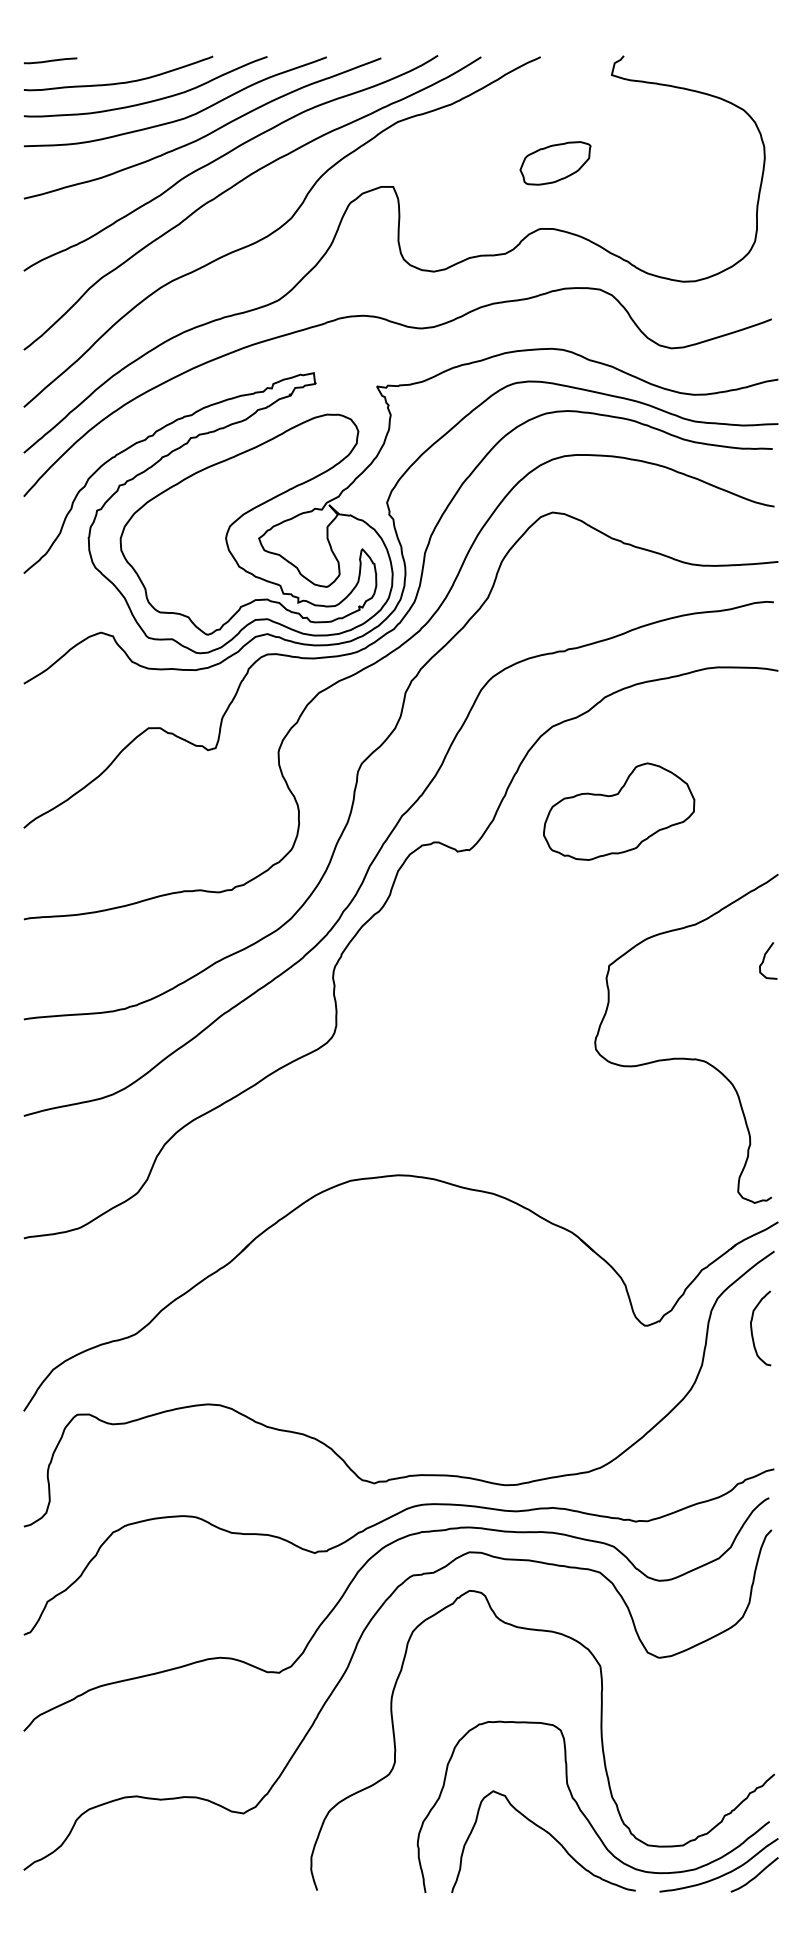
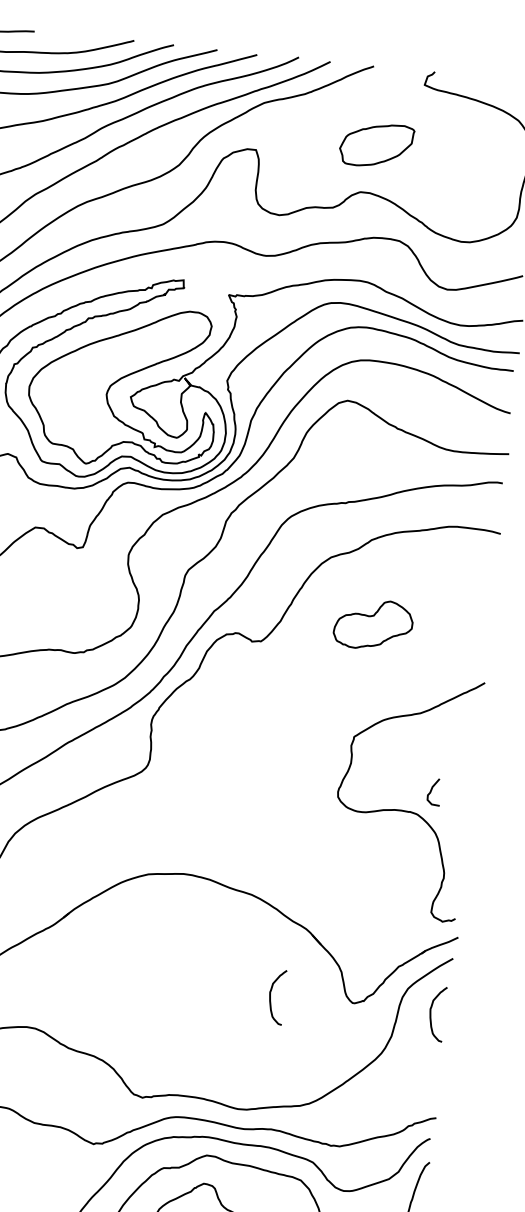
part: (555, 163) -> (376, 145), size x1.4
part: (619, 811) -> (373, 624), size x0.7
curve: (764, 960) -> (431, 791), moved
curve: (533, 1328) -> (270, 996), added

